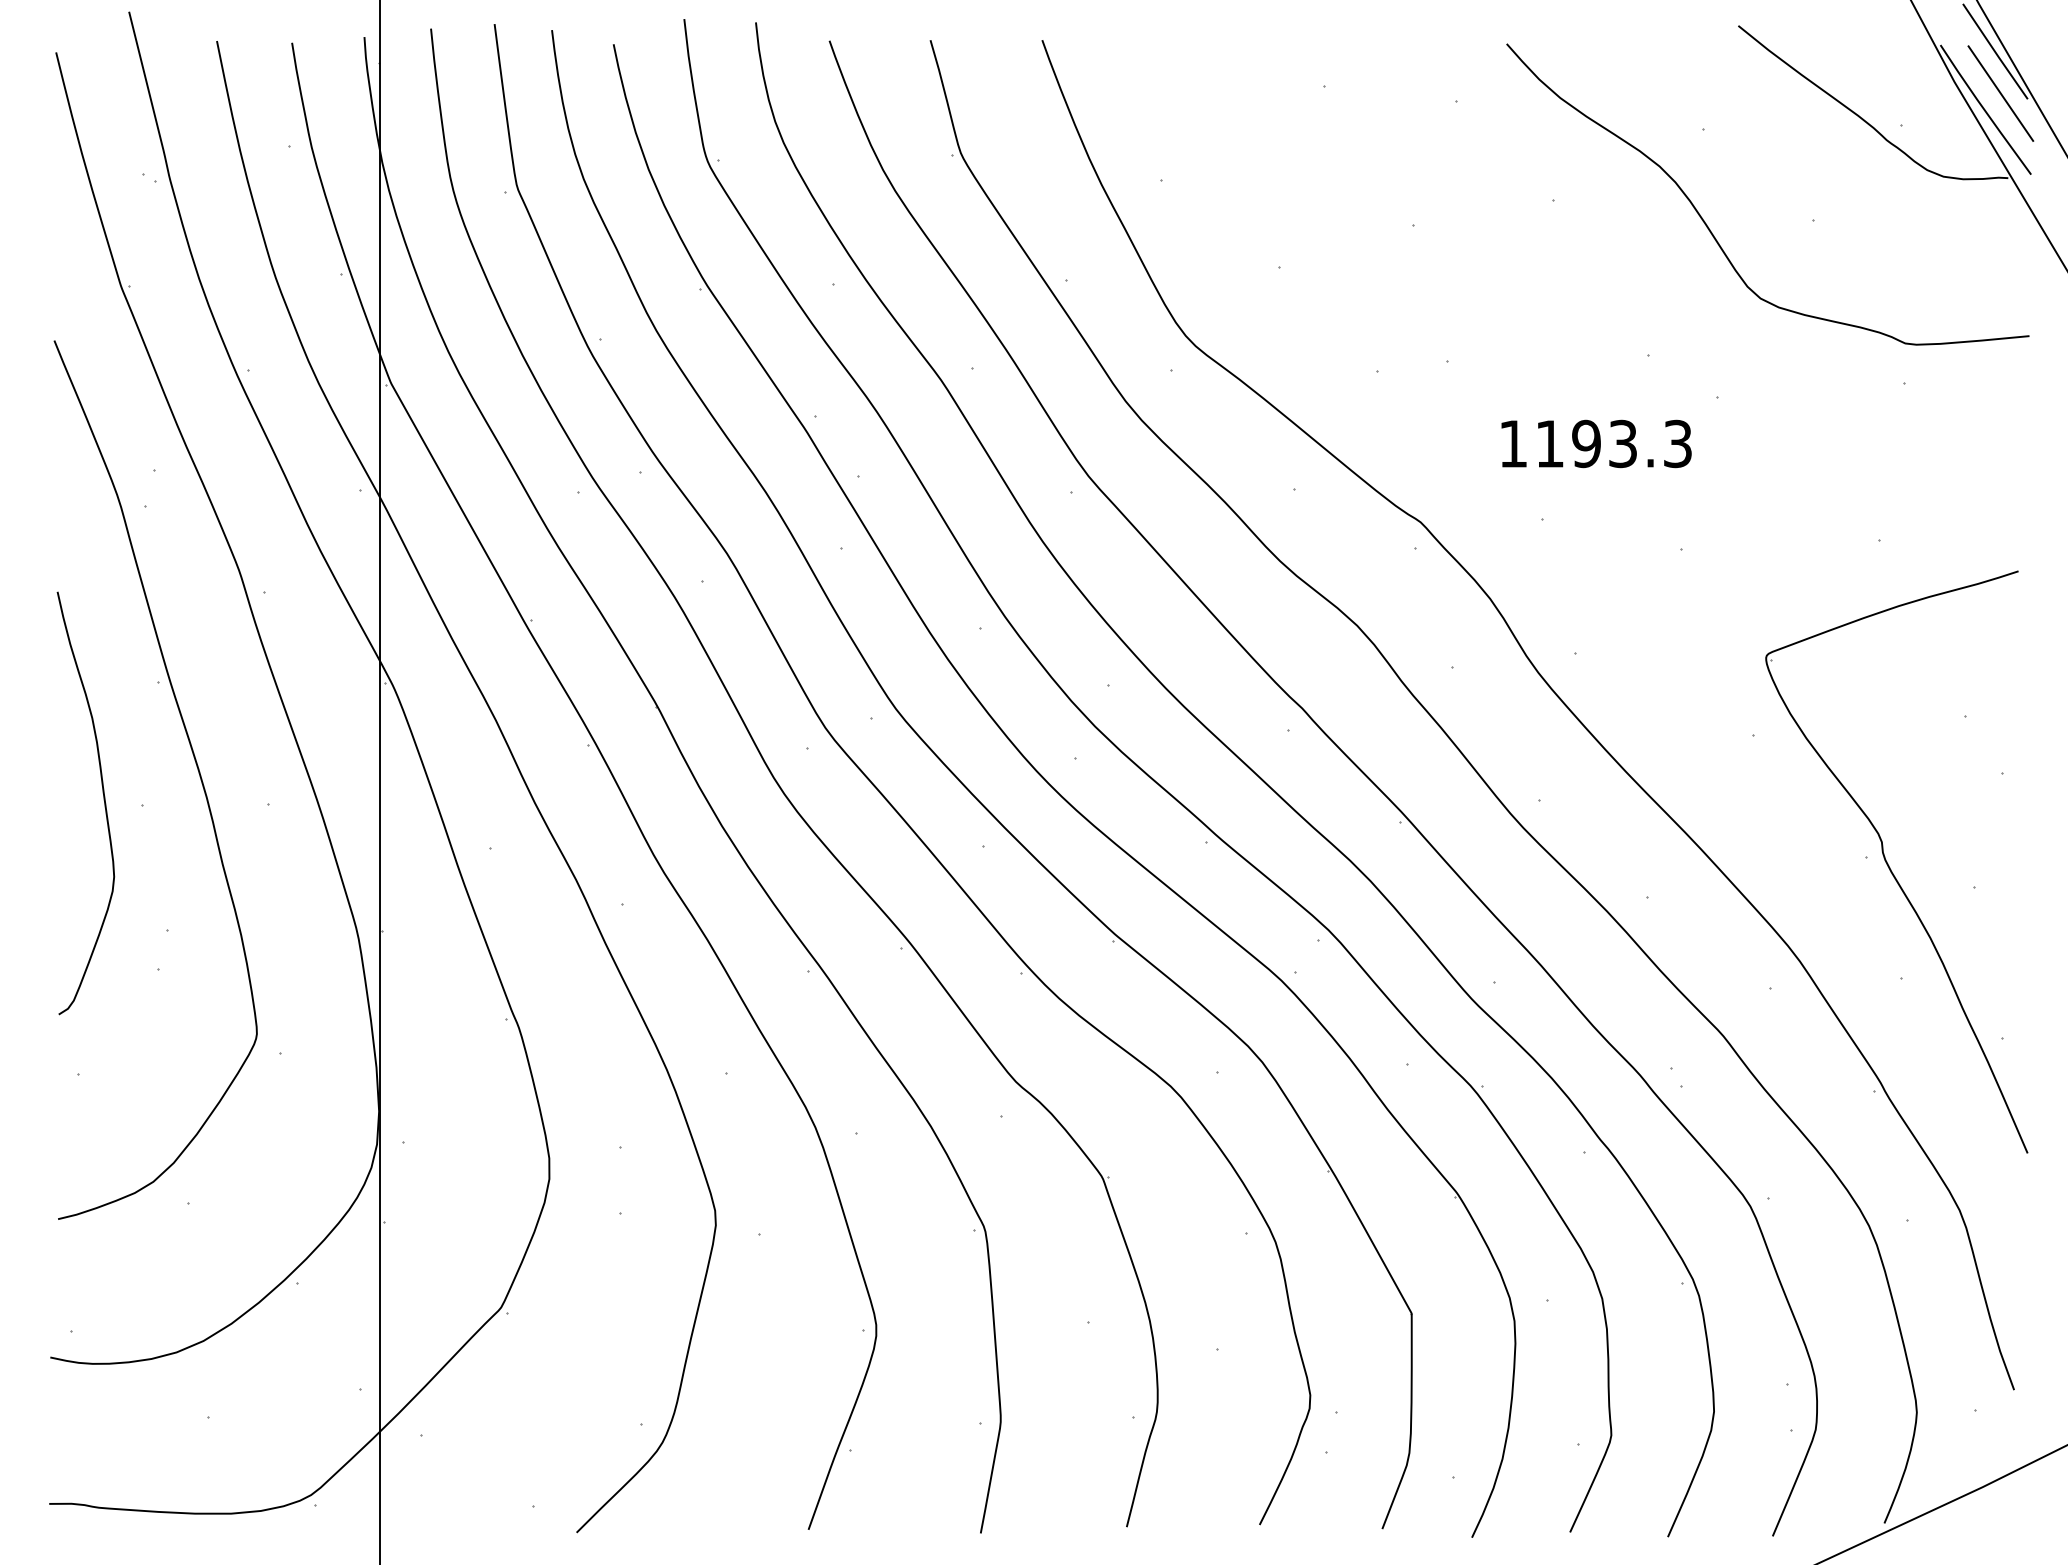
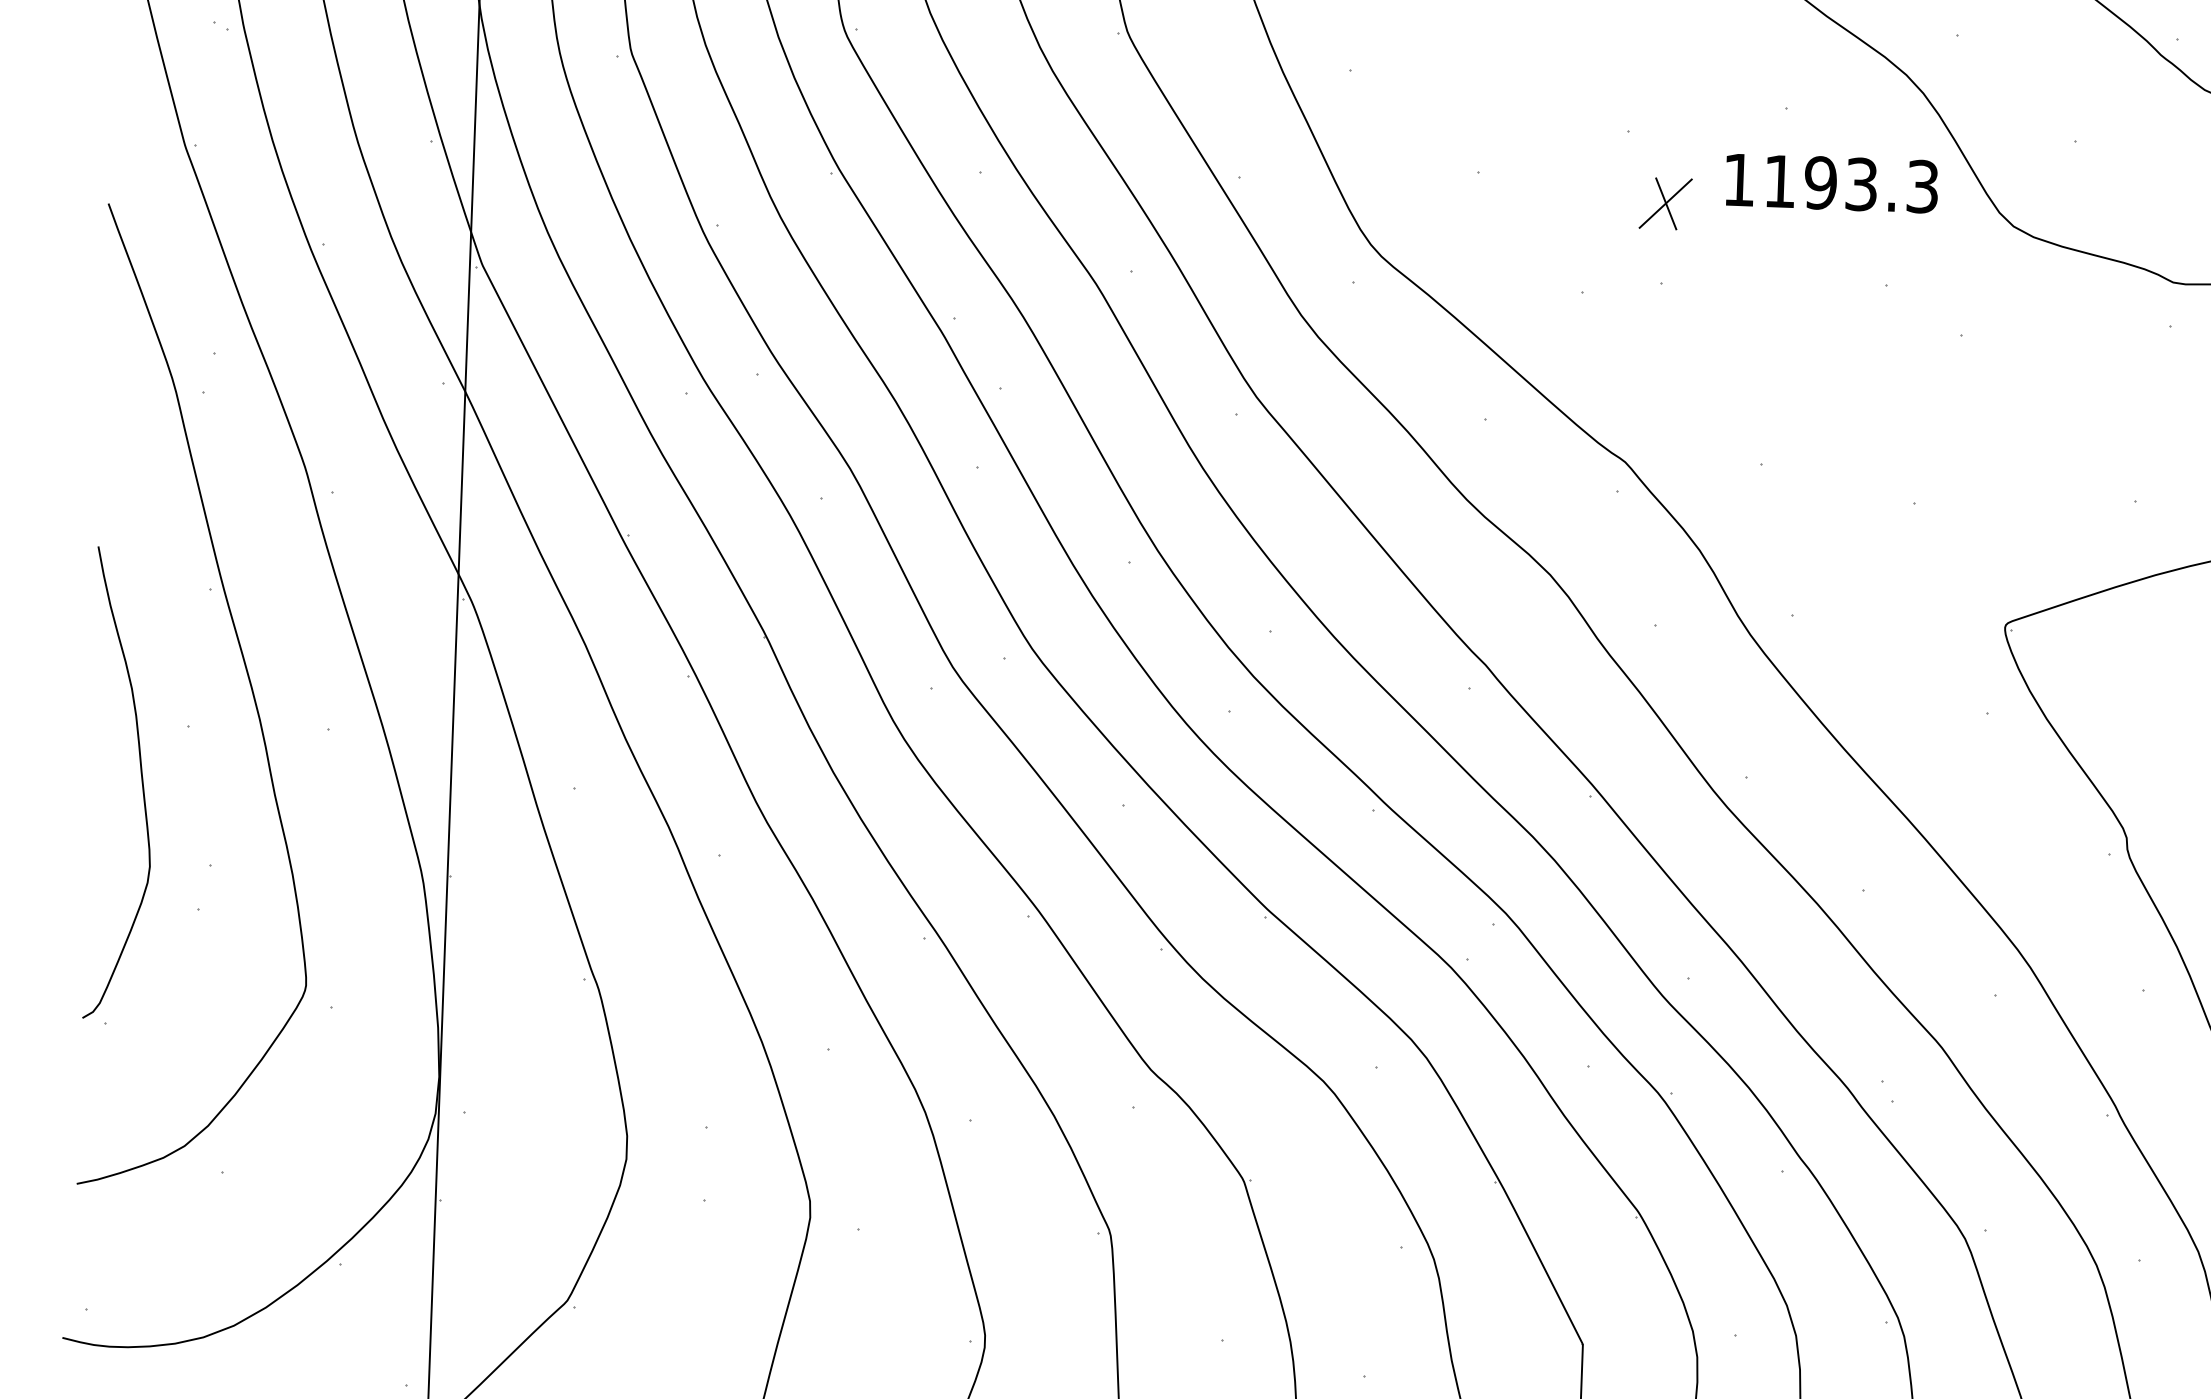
part: (1448, 289) -> (1665, 203), added
text: (1596, 443) -> (1831, 182), moved
curve: (103, 800) -> (141, 781), moved

